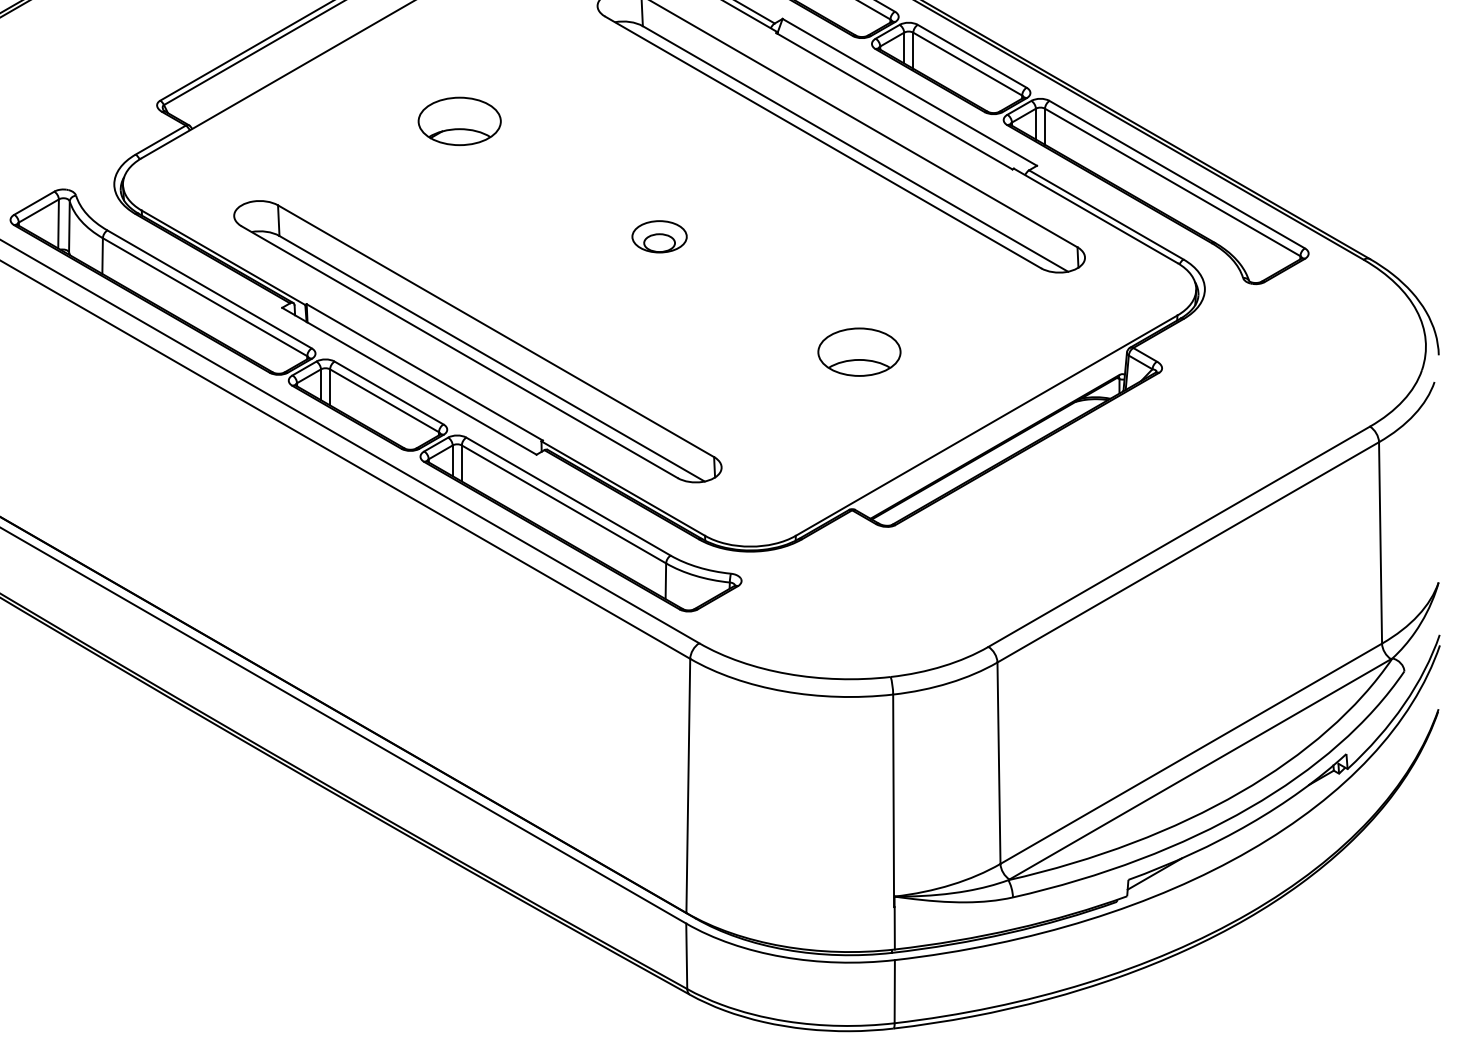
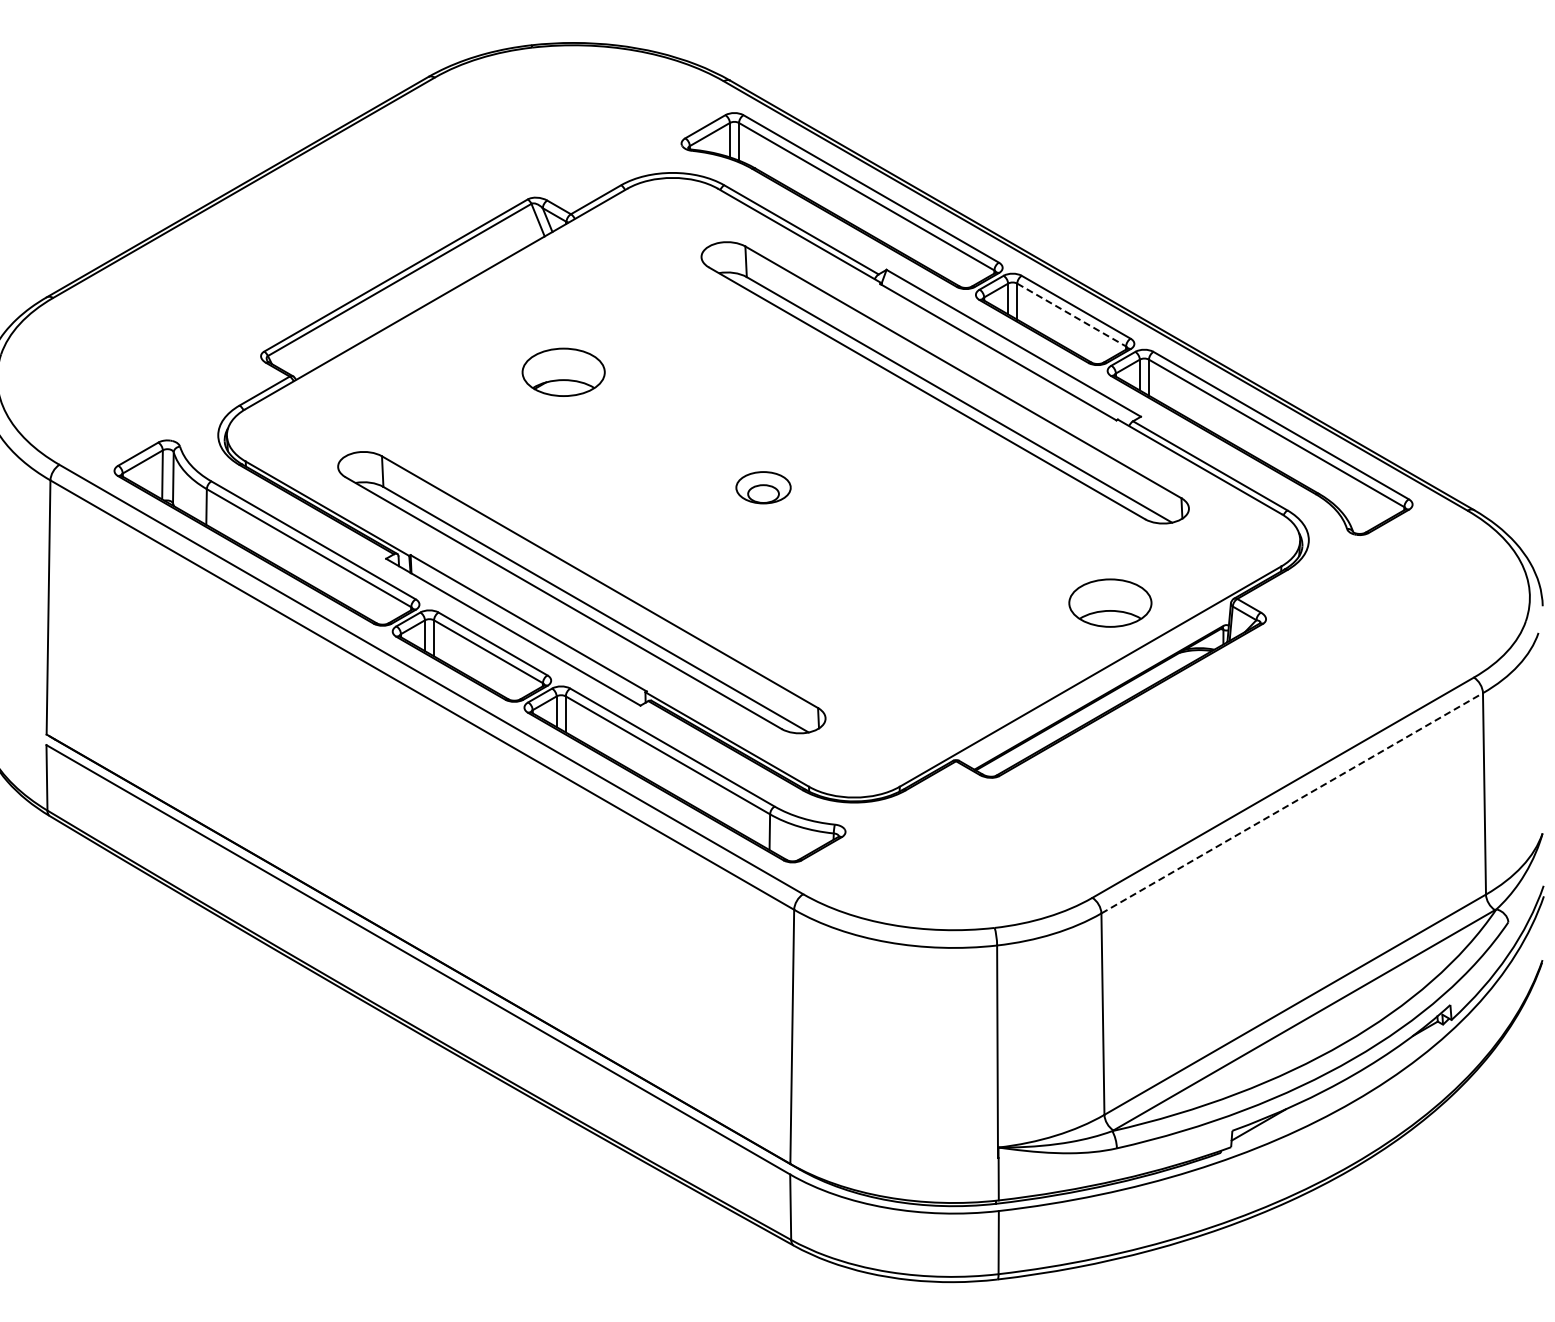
line: (967, 64) -> (1071, 315), solid -> dashed
part: (859, 351) -> (1110, 602), moved
line: (1188, 552) -> (1292, 803), solid -> dashed

